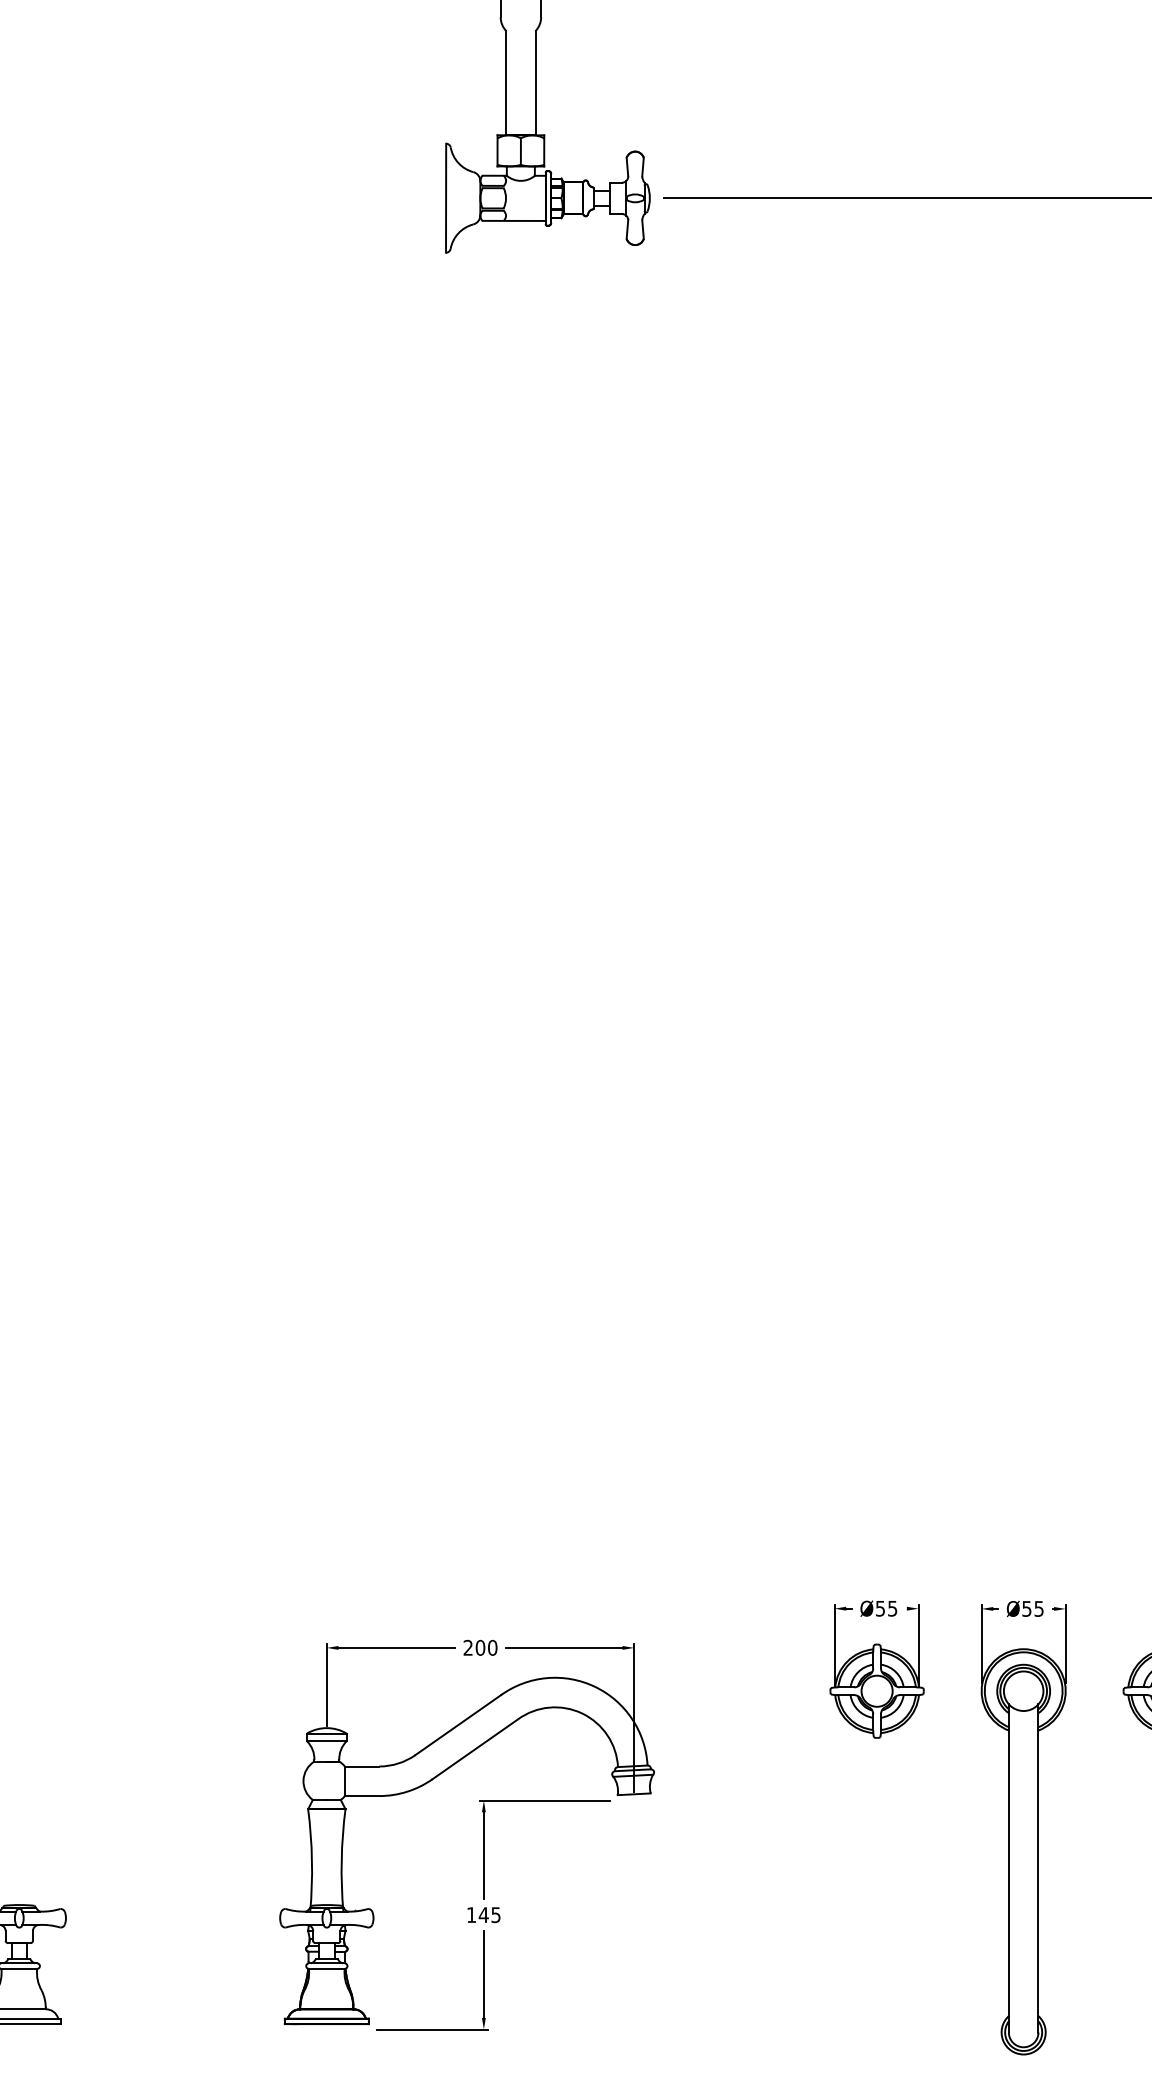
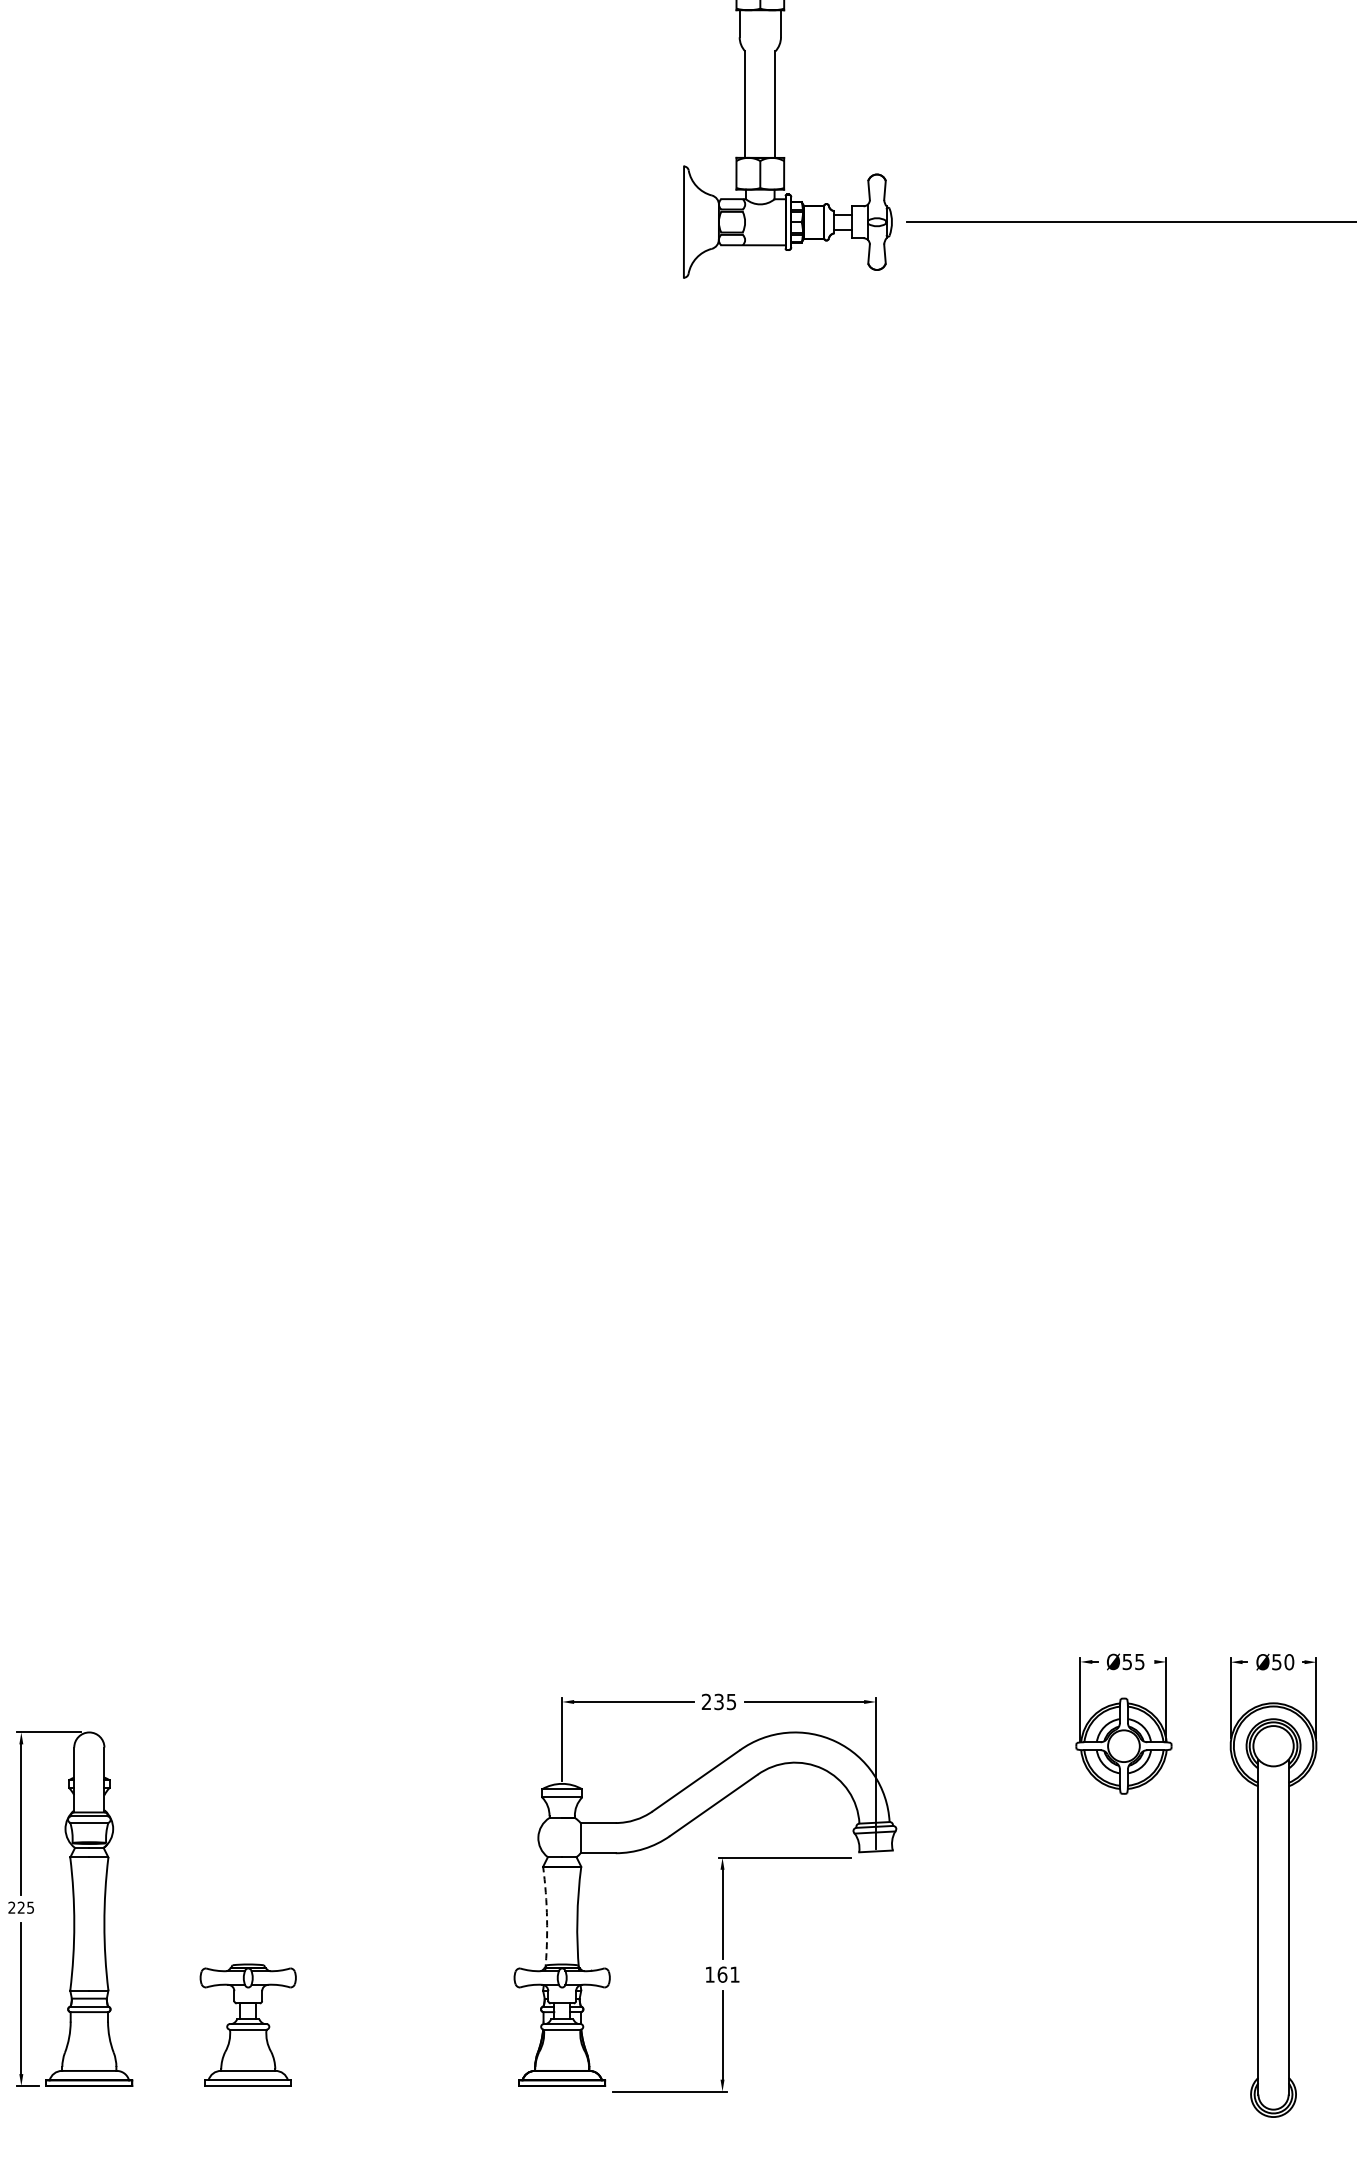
text: (1039, 1609) -> (1289, 1662), Ø55 -> Ø50
text: (486, 1647) -> (725, 1701), 200 -> 235
arc: (312, 1860) -> (547, 1918), solid -> dashed
text: (489, 1914) -> (728, 1974), 145 -> 161

